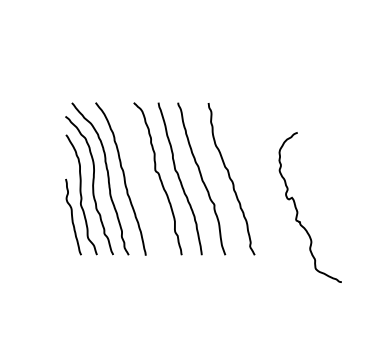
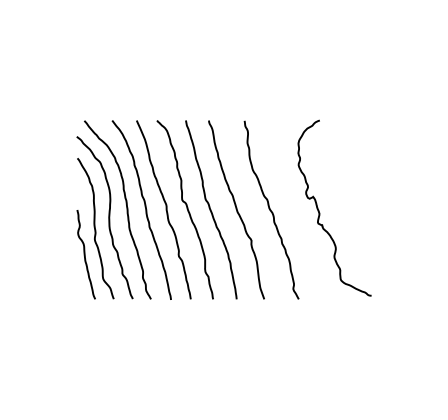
curve: (141, 178) -> (165, 209), added
curve: (298, 211) -> (320, 212), moved

